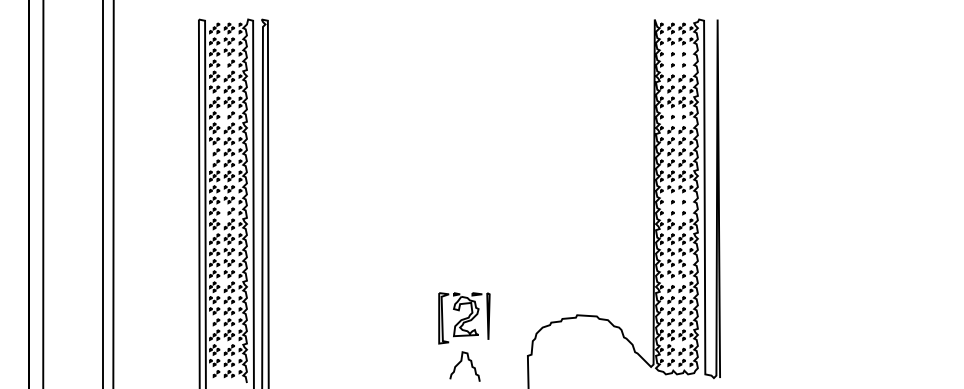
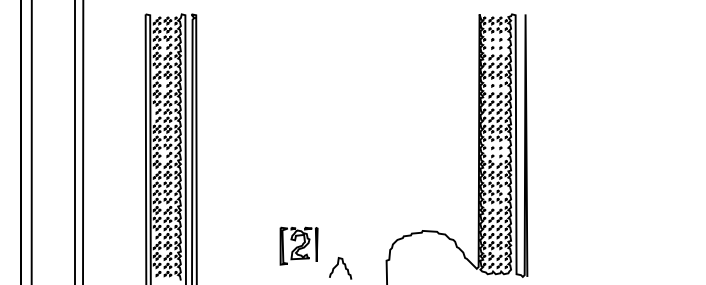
part: (463, 317) -> (298, 245), moved

